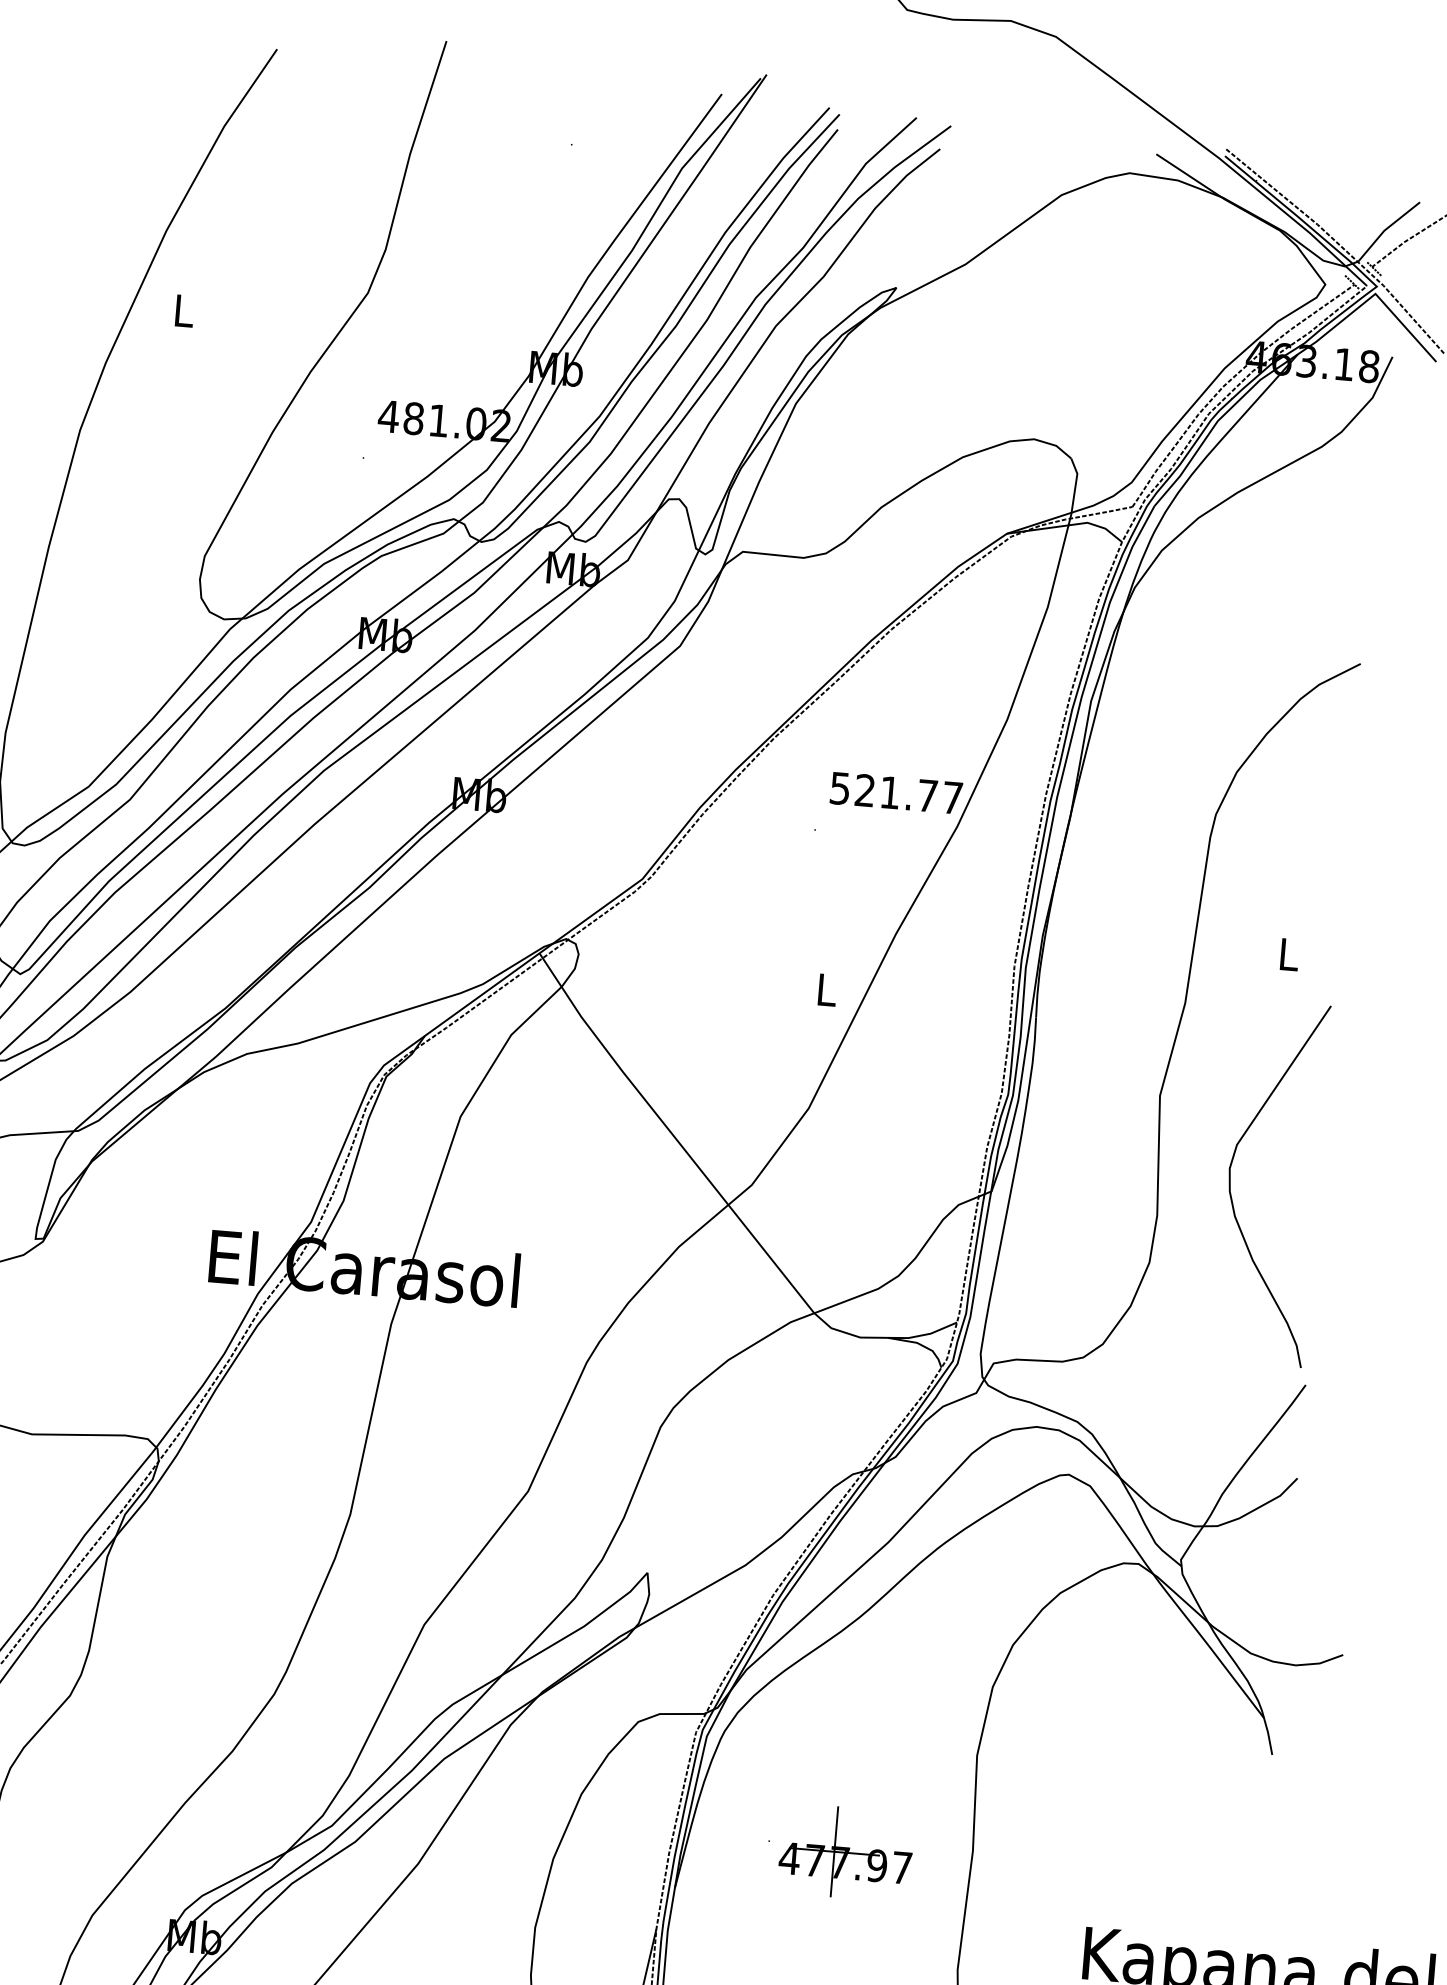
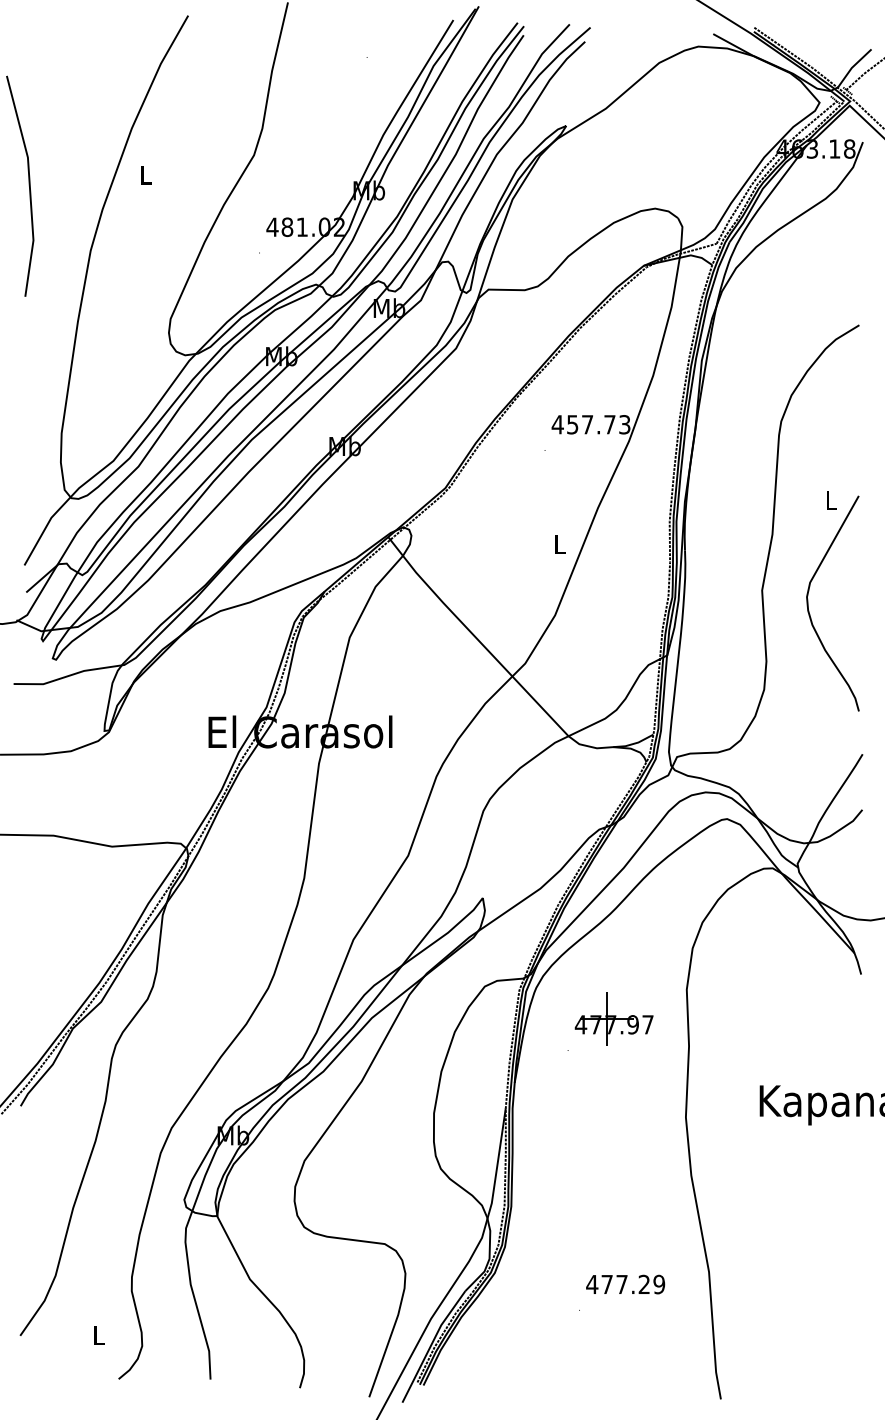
text: (895, 792) -> (590, 424), 521.77 -> 457.73
curve: (1231, 1179) -> (808, 603), moved
part: (845, 1852) -> (613, 1018), moved

